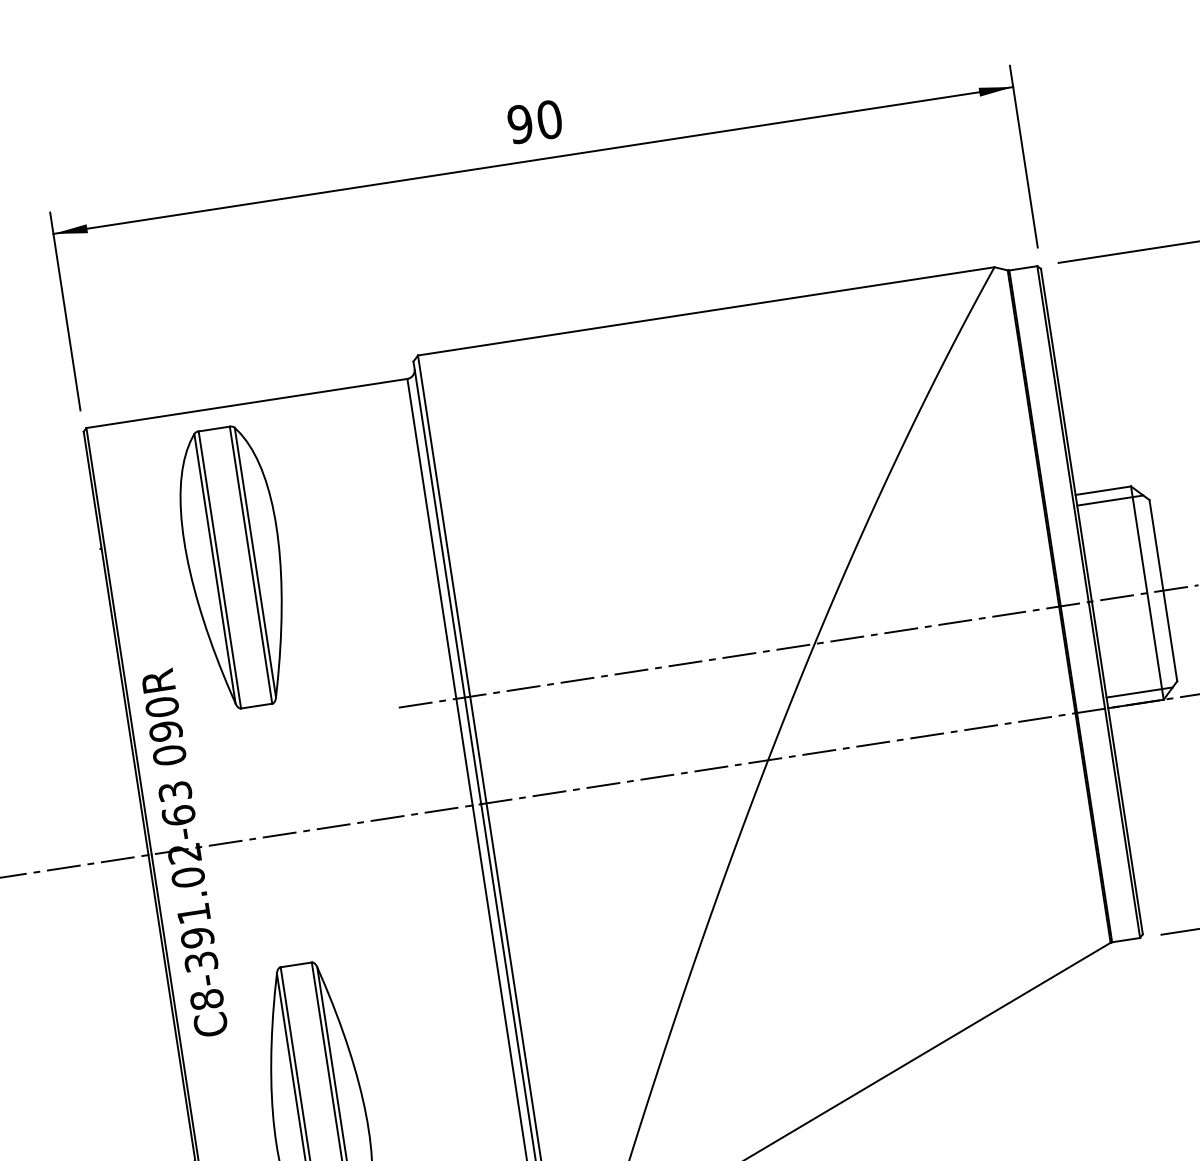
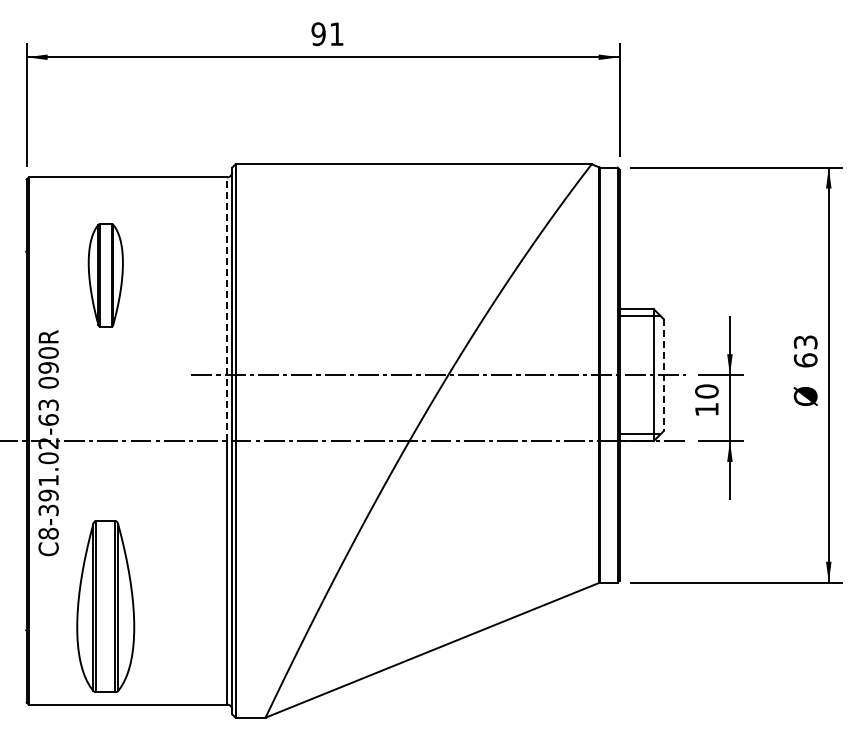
text: (549, 120) -> (336, 34), 90 -> 91
part: (235, 567) -> (105, 275), size x0.6
line: (1163, 591) -> (663, 375), solid -> dashed
line: (439, 592) -> (226, 309), solid -> dashed

